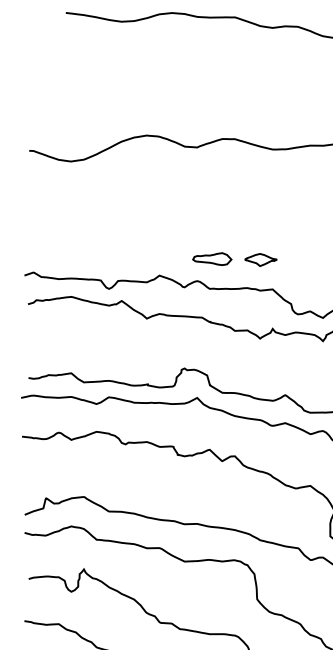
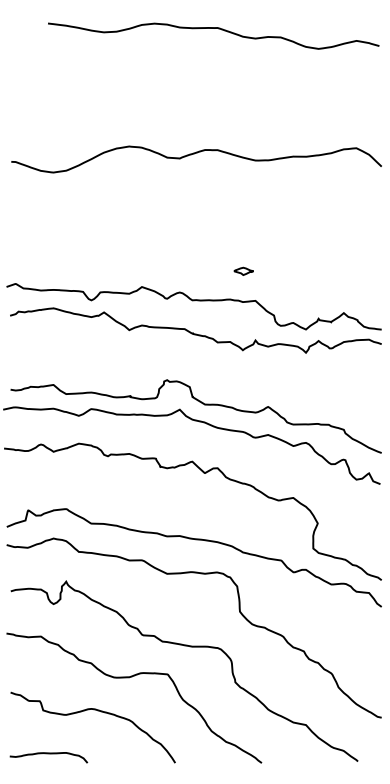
part: (211, 259) -> (194, 270), removed
part: (260, 260) -> (243, 271), size x0.6

